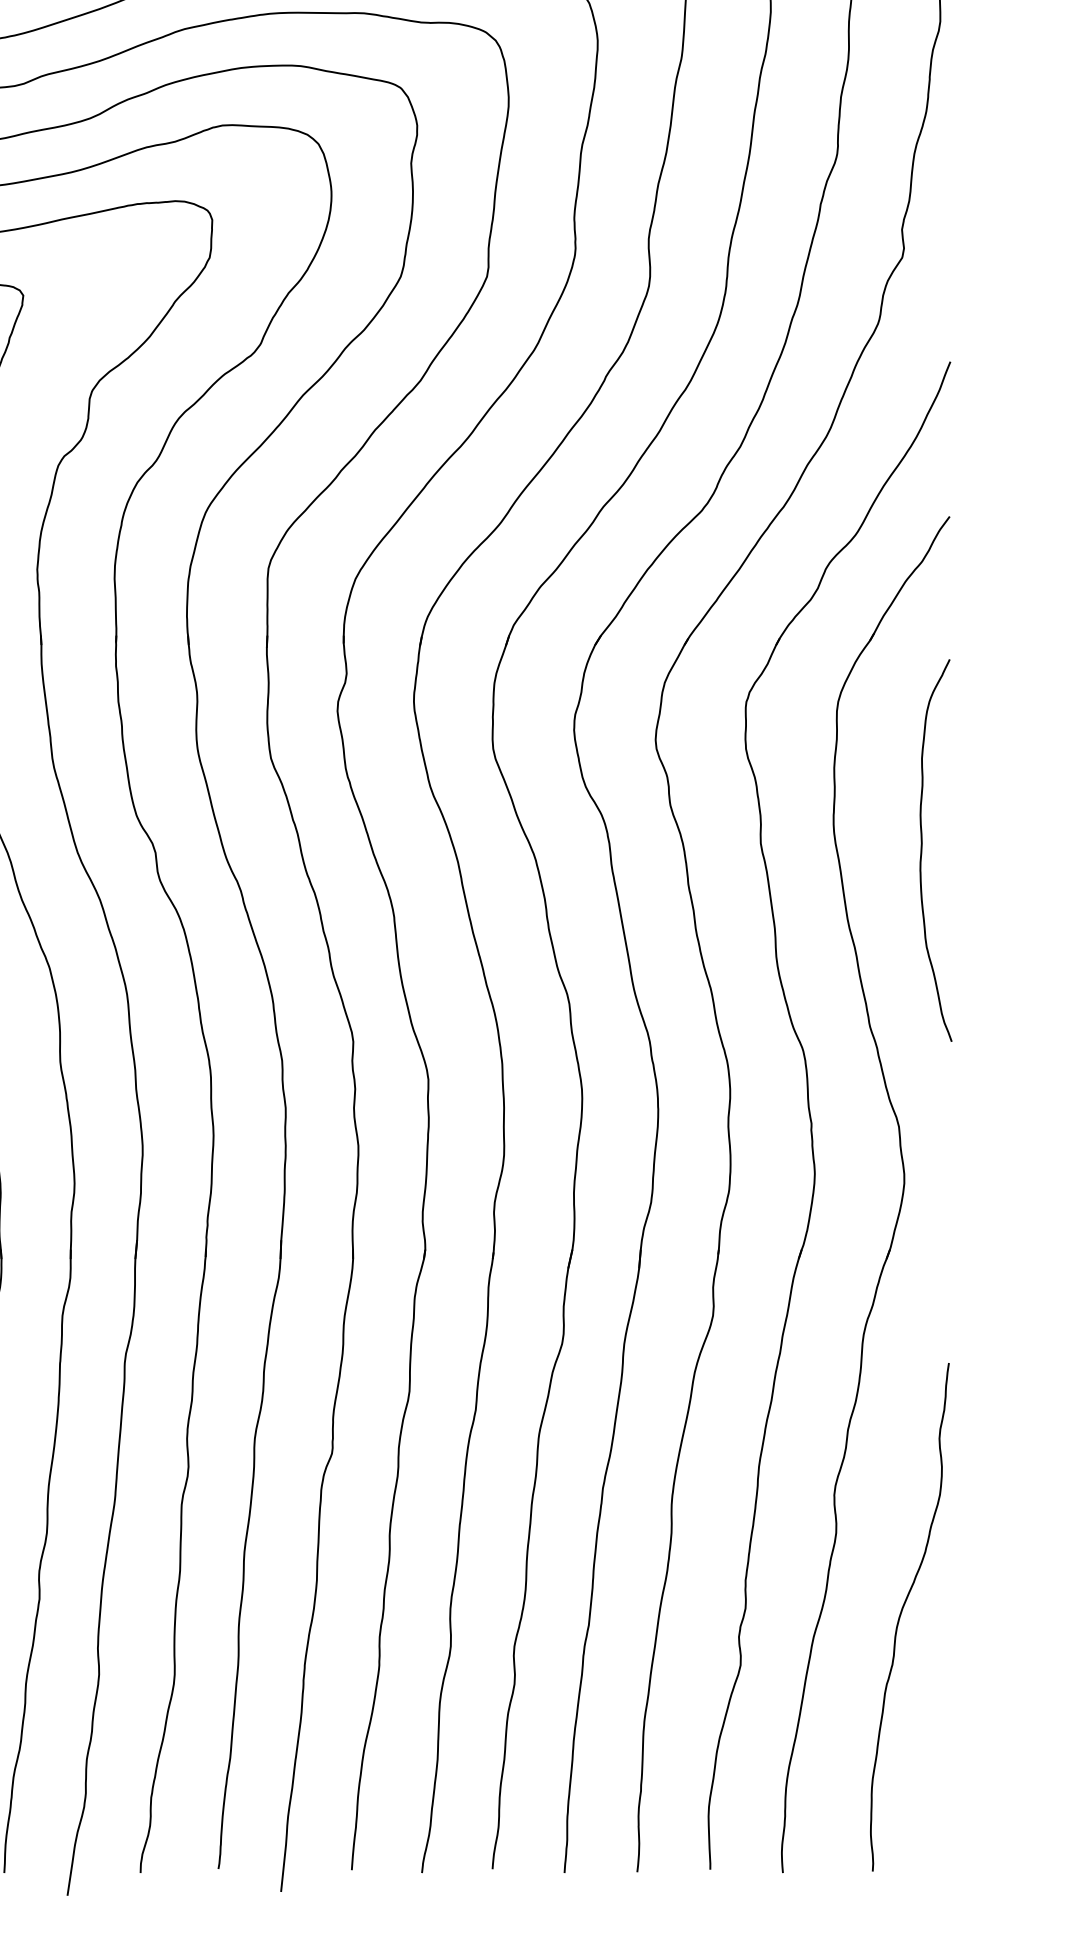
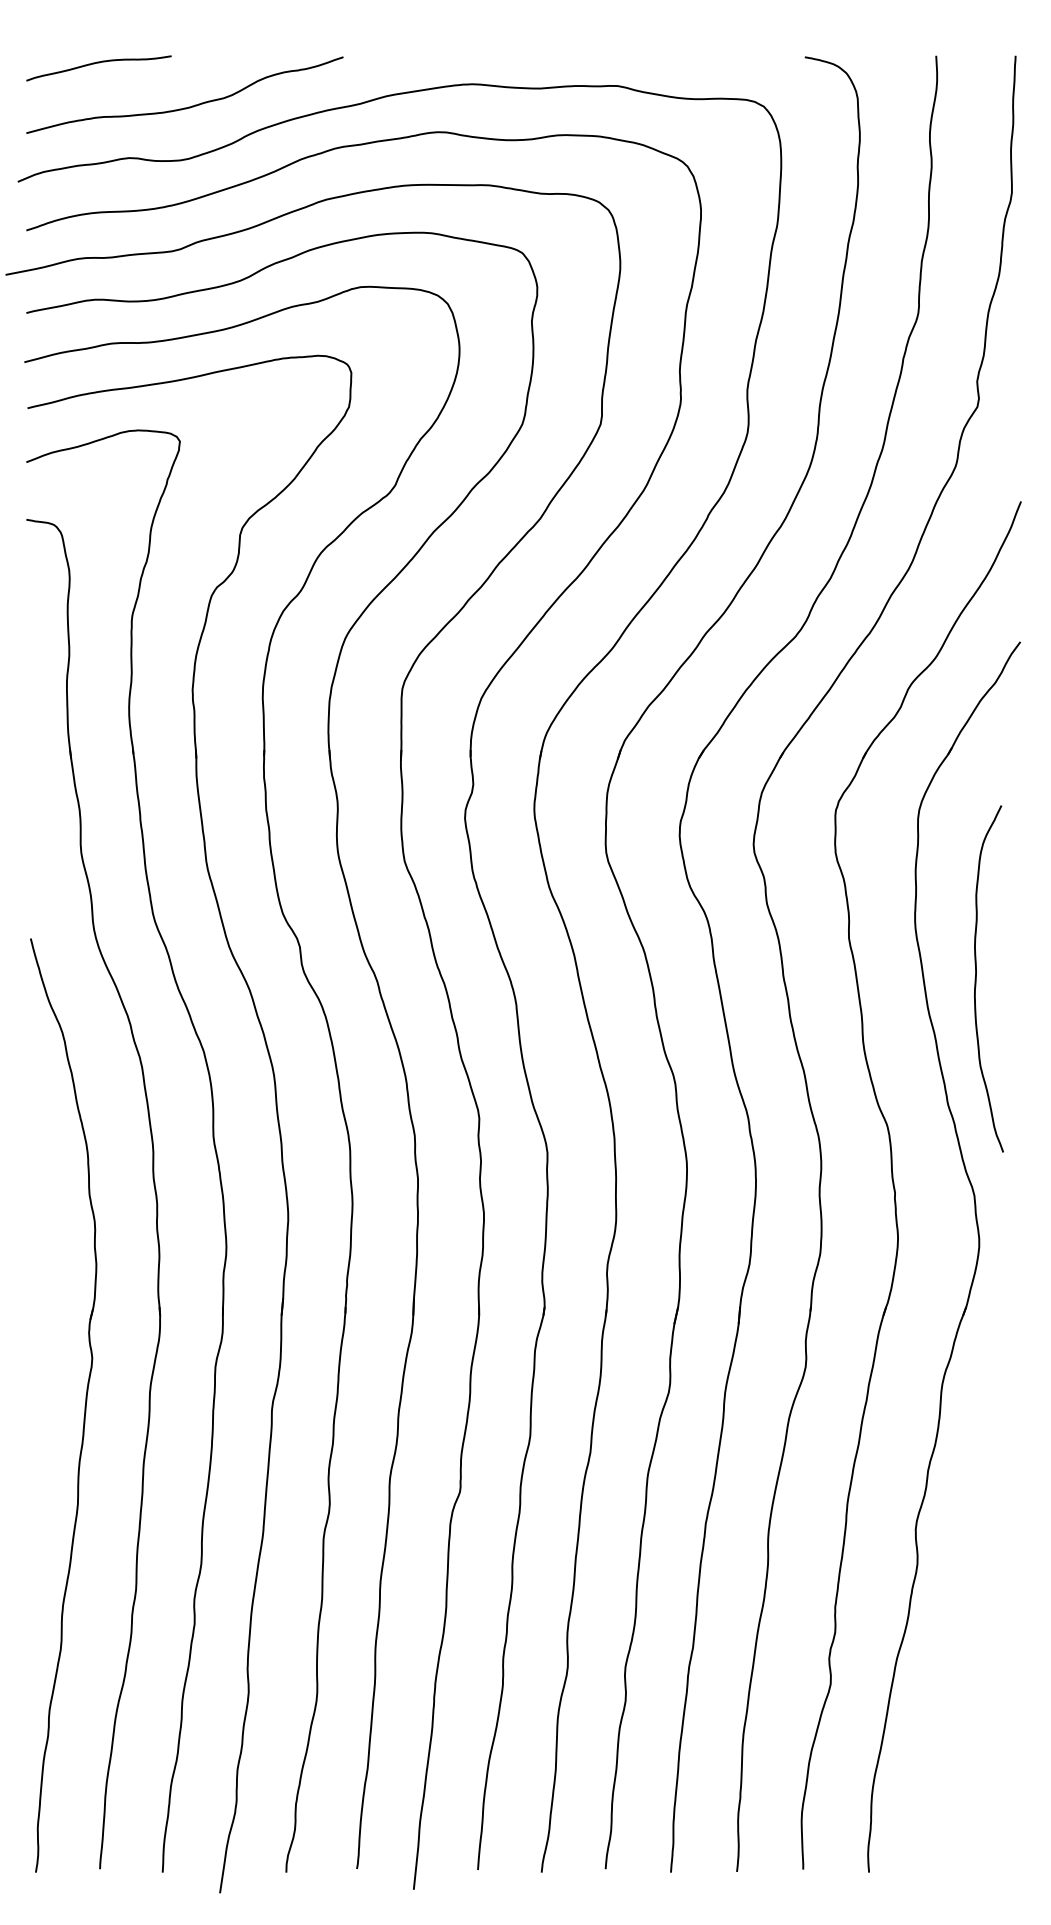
curve: (922, 850) -> (976, 978), moved
curve: (902, 1612) -> (977, 1636), removed

